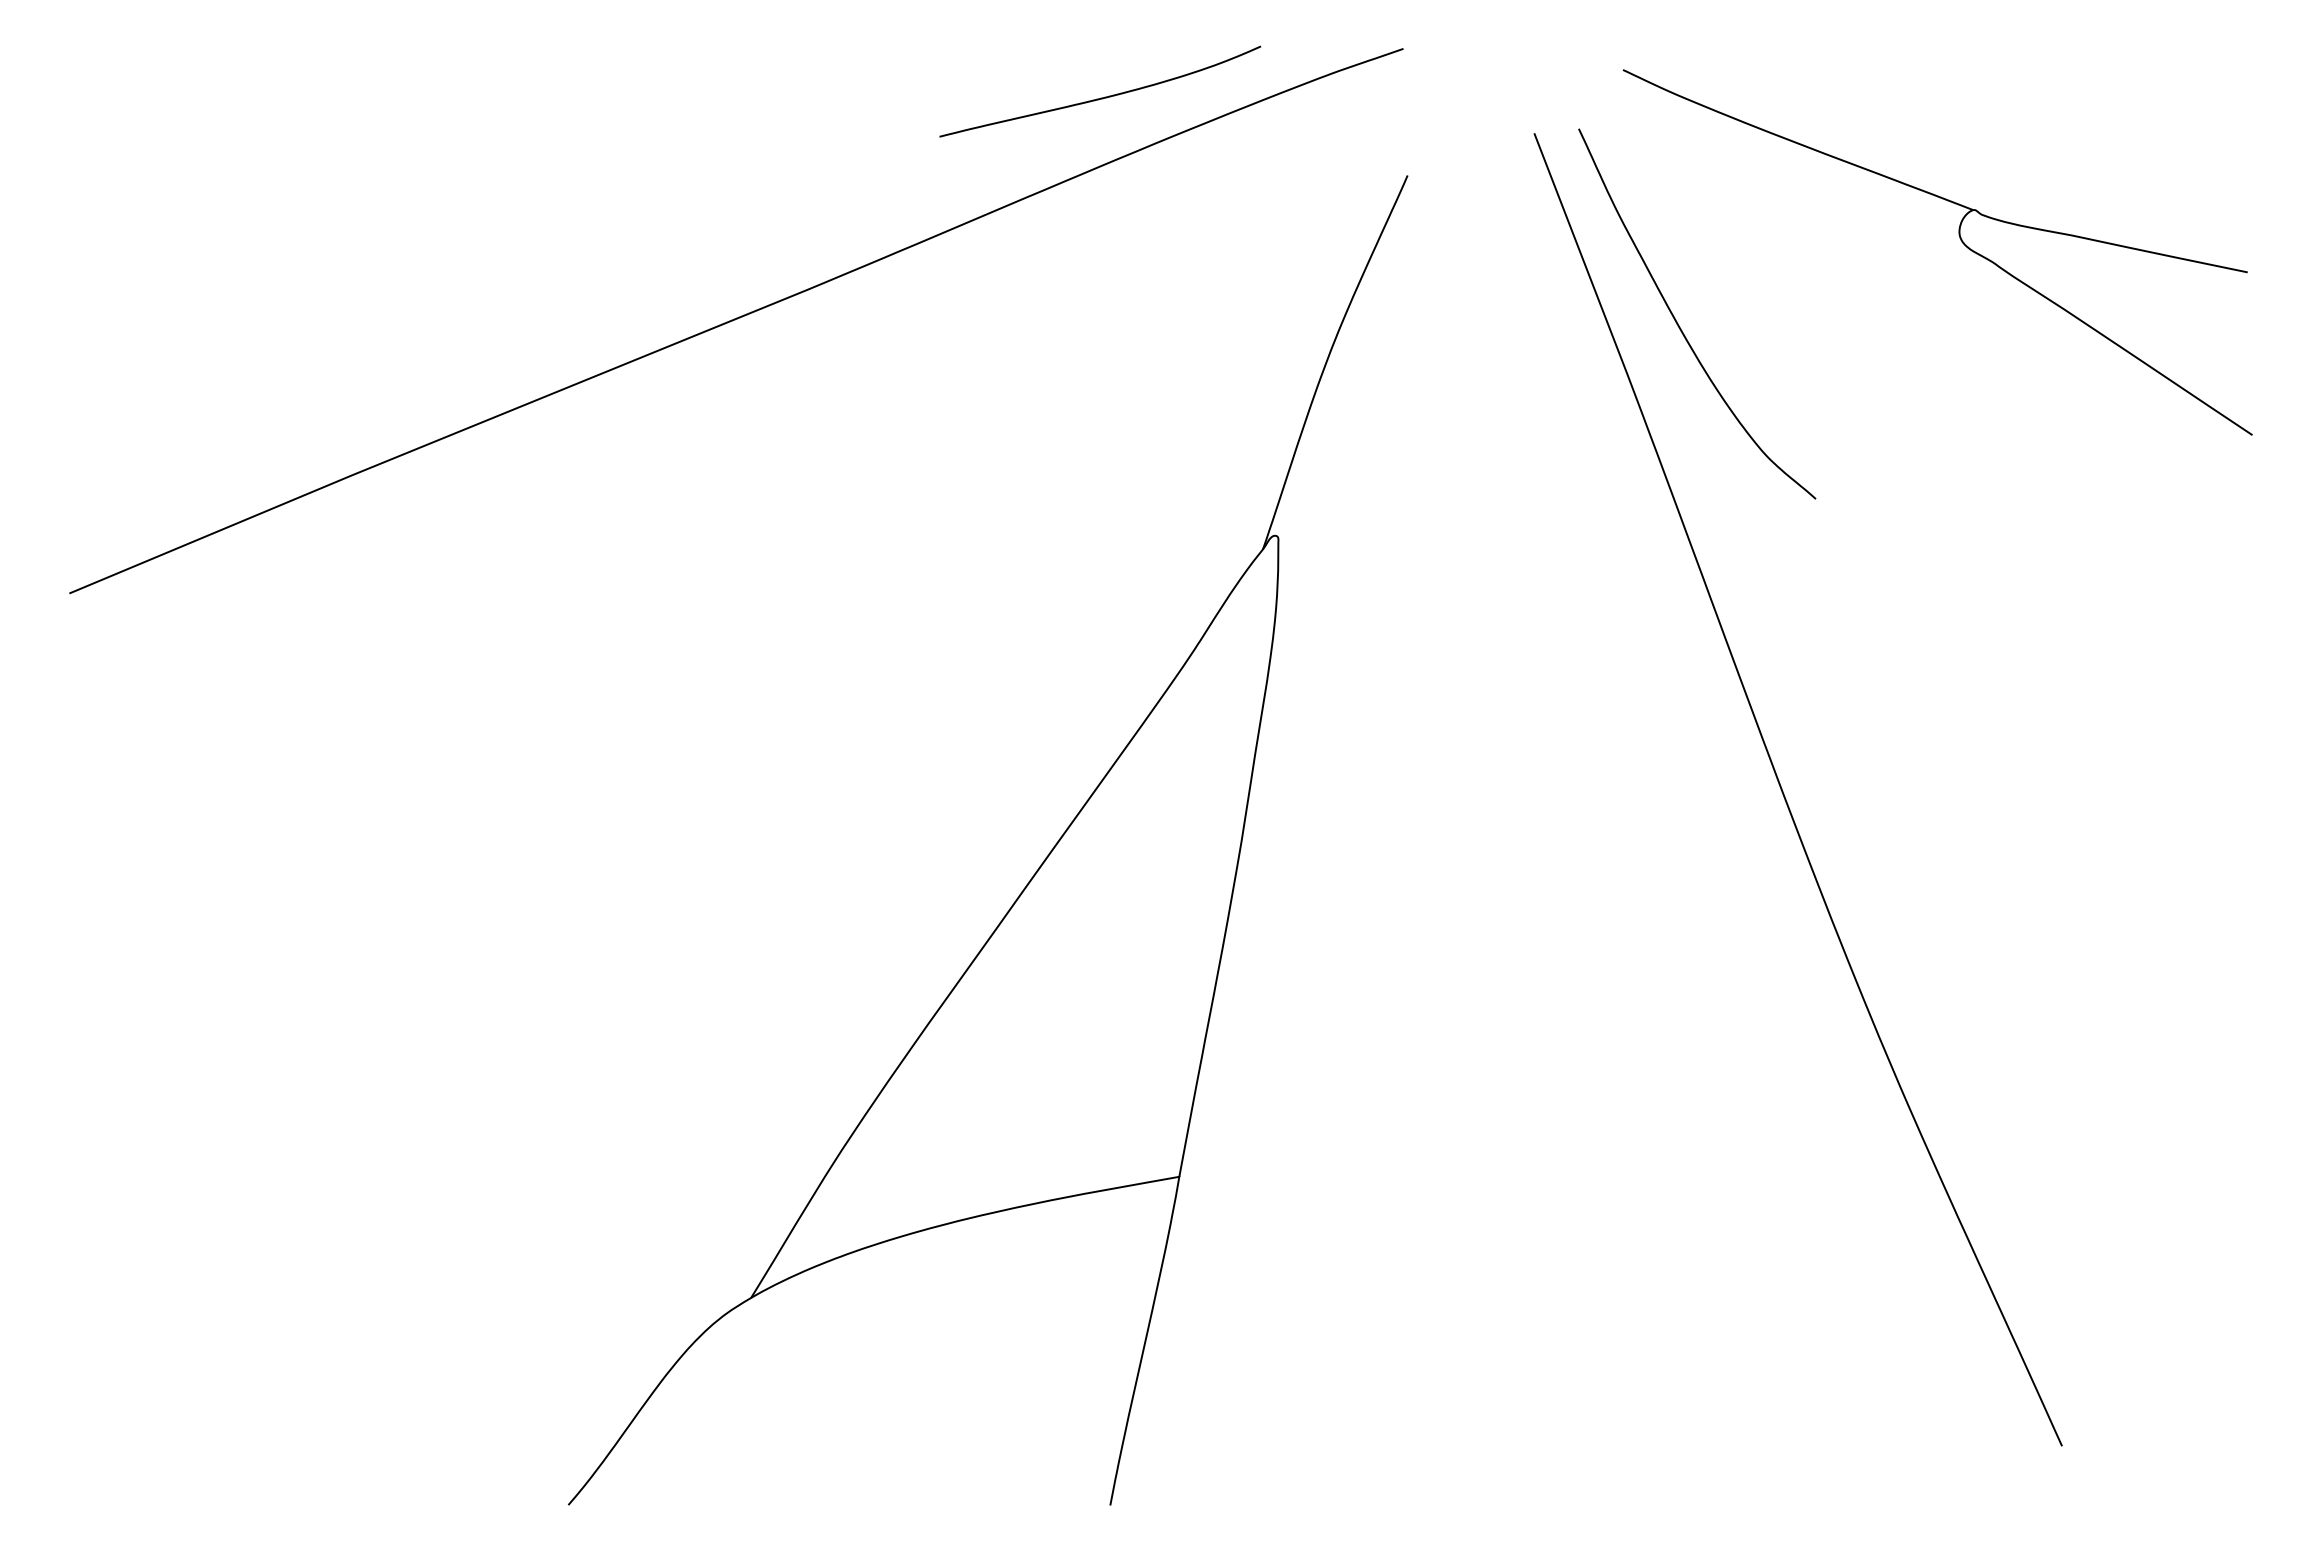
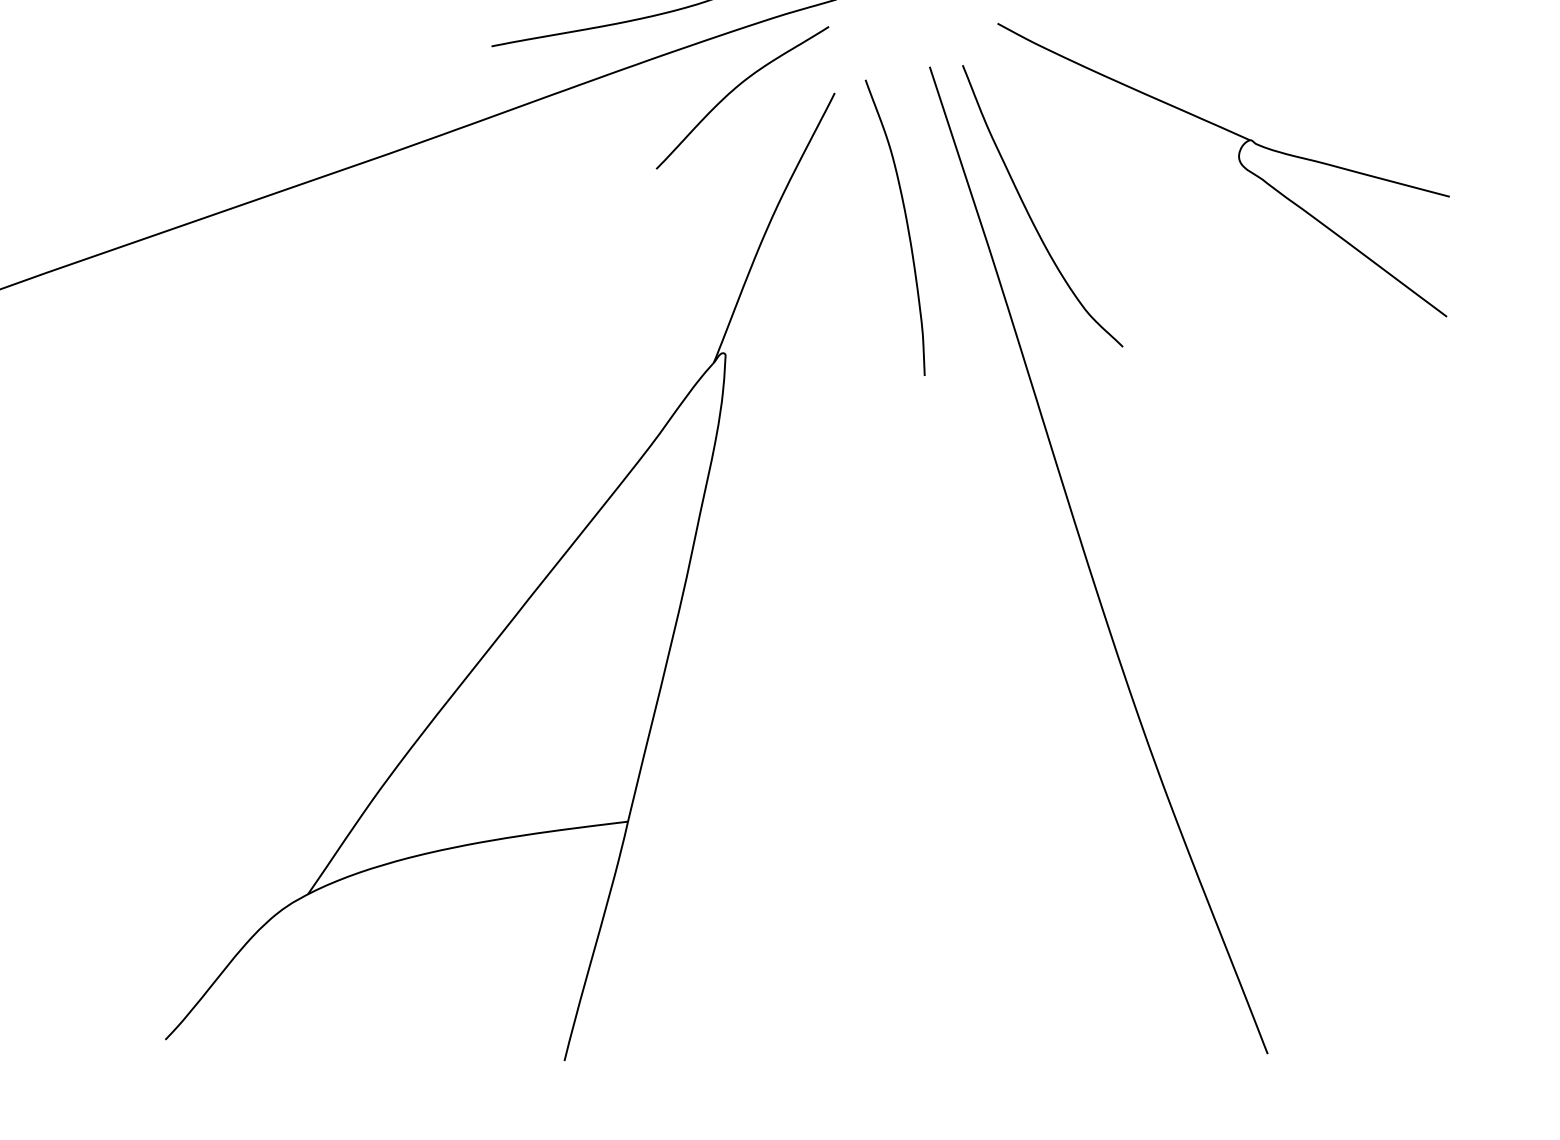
curve: (1272, 177) -> (735, 89), added
curve: (1514, 349) -> (906, 225), added

